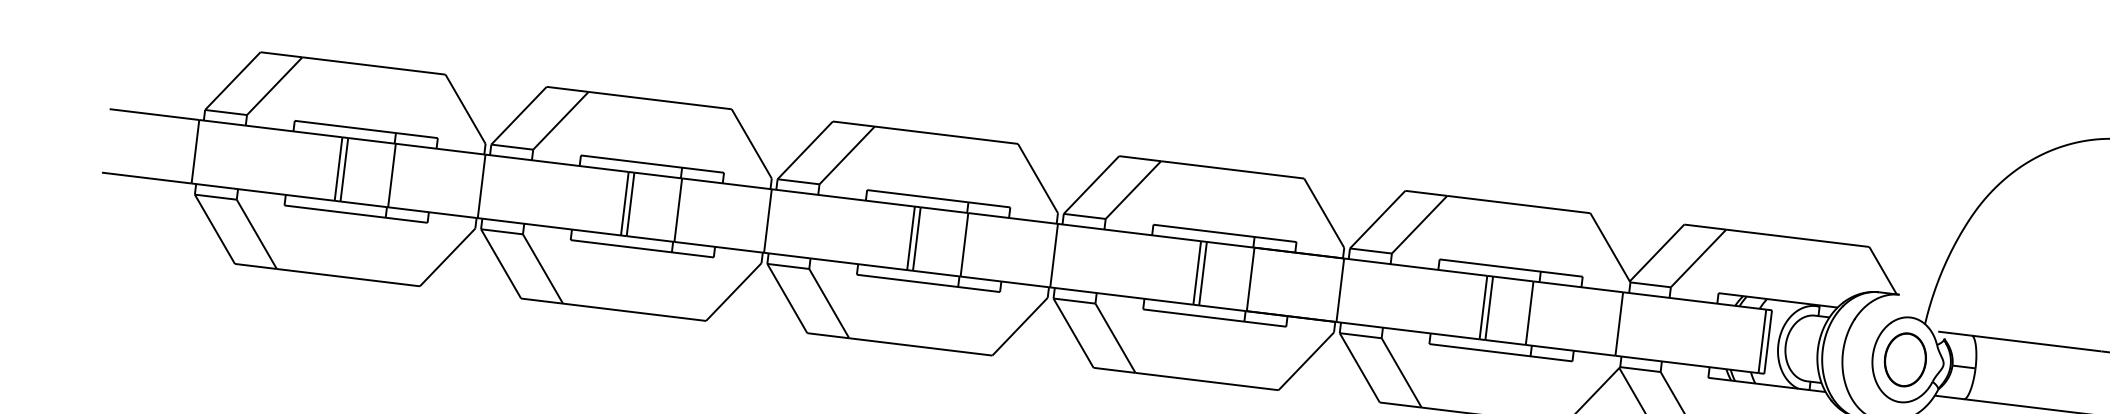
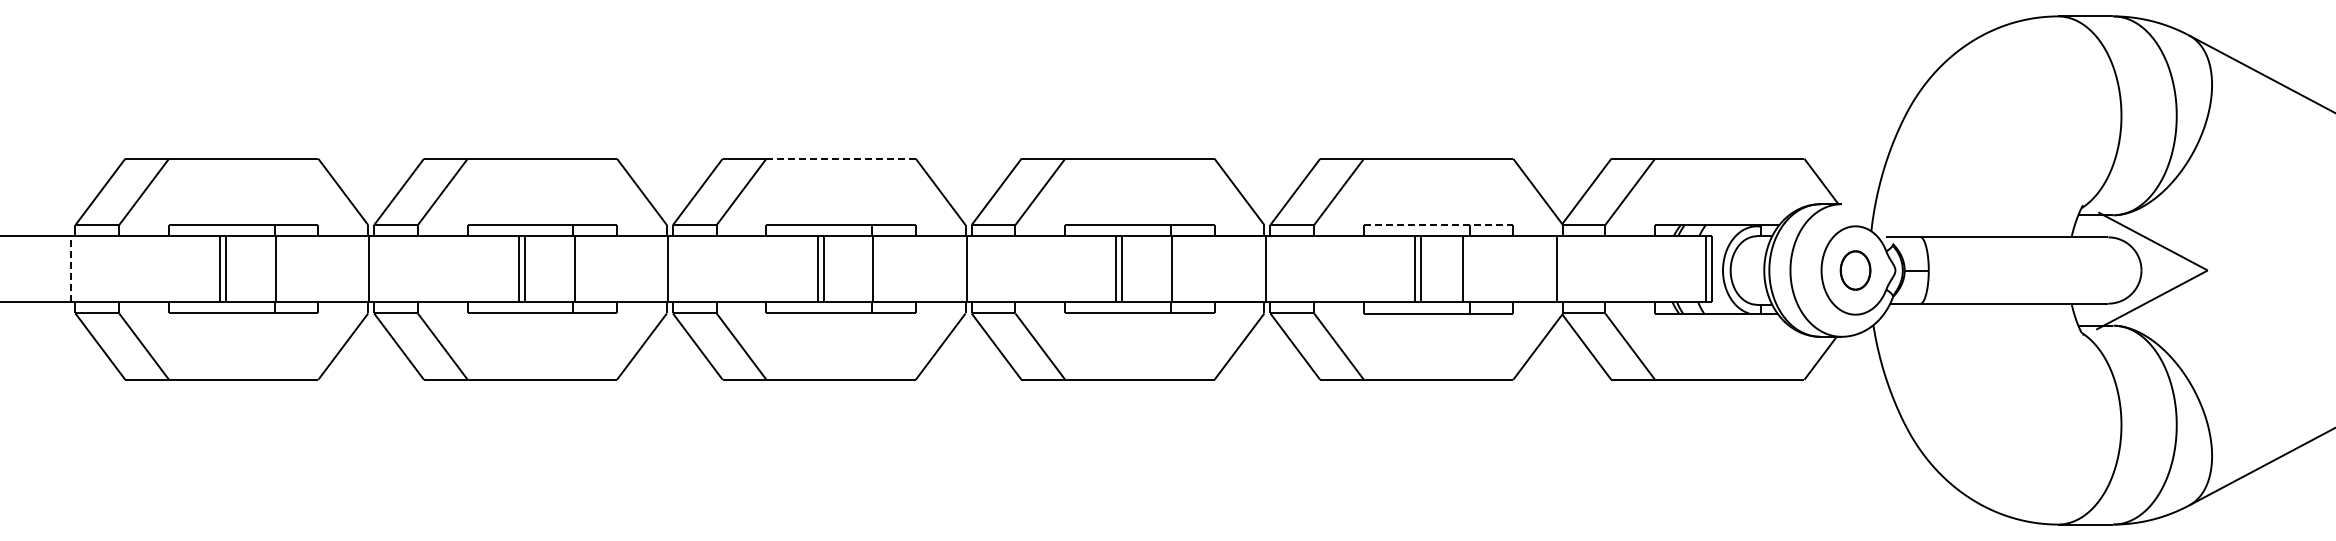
line: (946, 134) -> (841, 158), solid -> dashed
line: (195, 150) -> (70, 268), solid -> dashed
line: (1511, 268) -> (1438, 225), solid -> dashed
part: (1905, 359) -> (1855, 270), size x0.7

